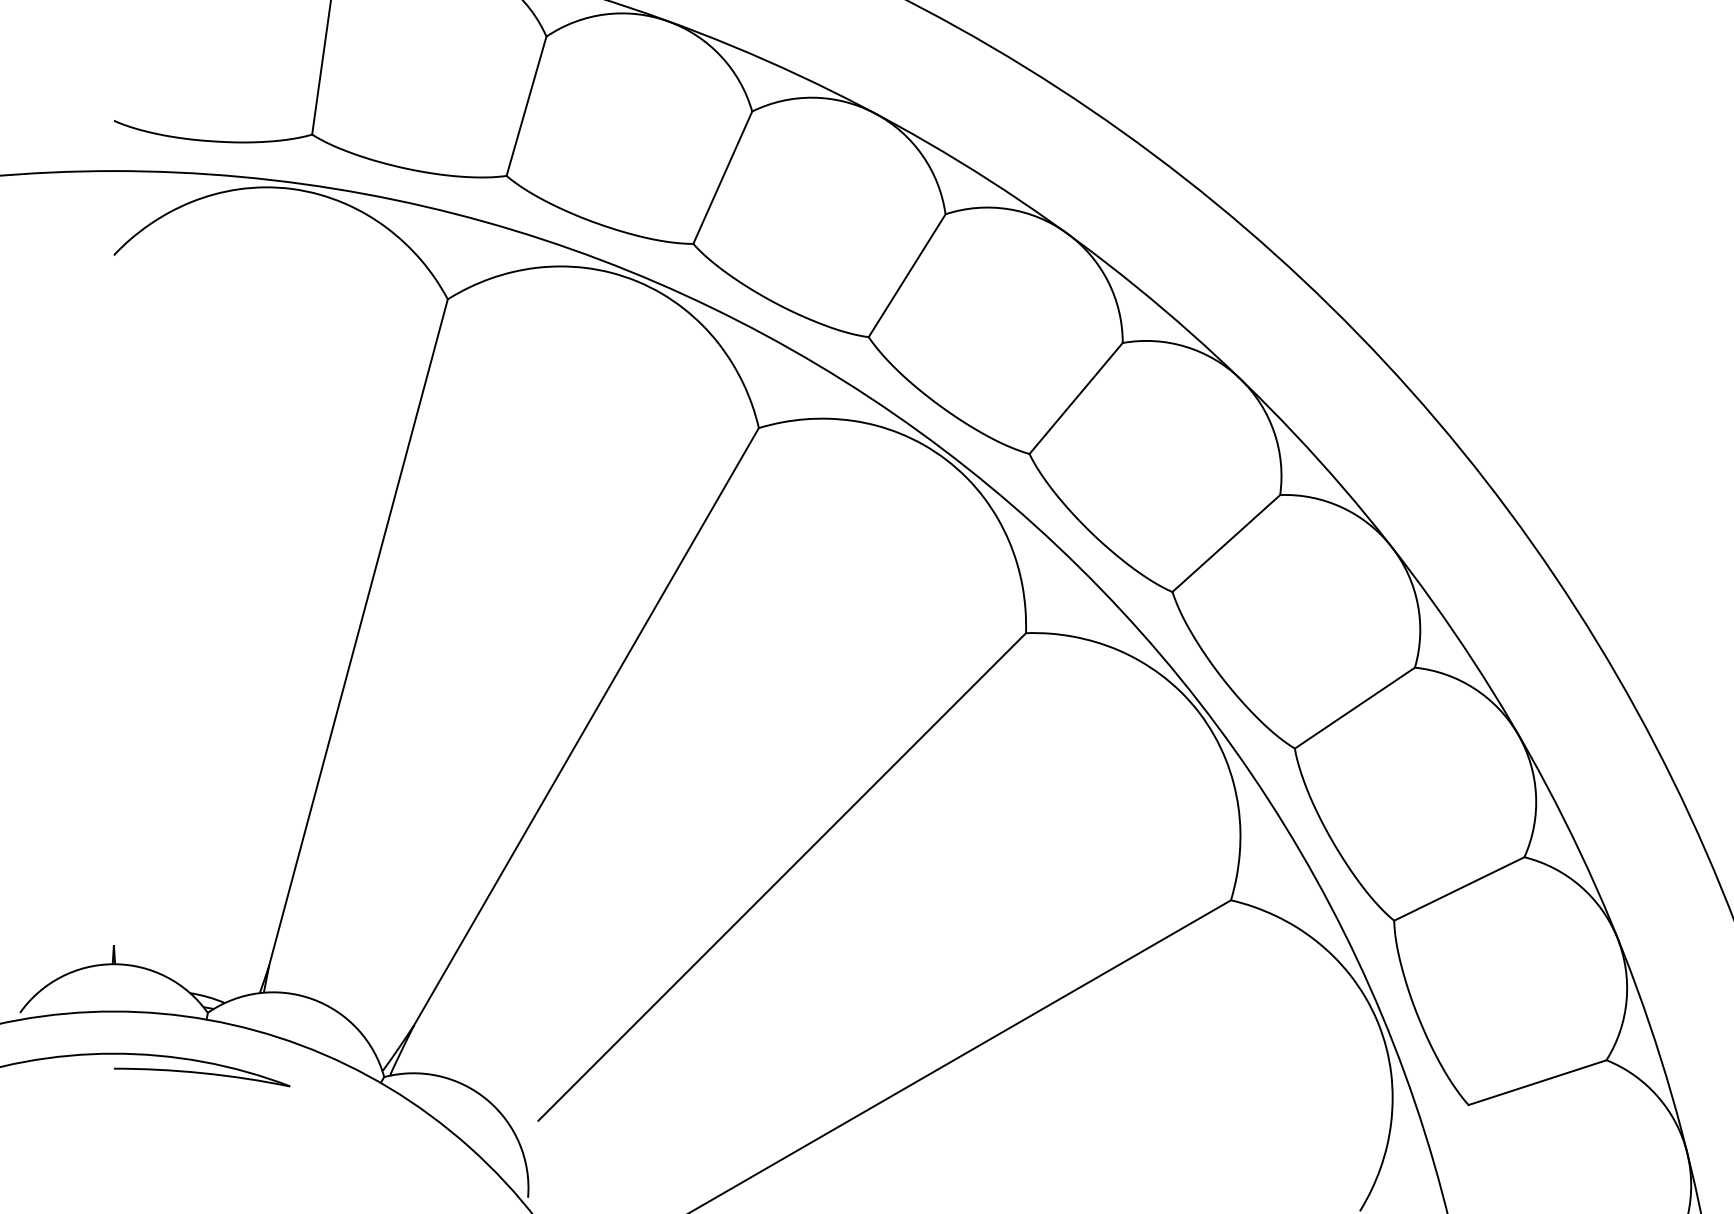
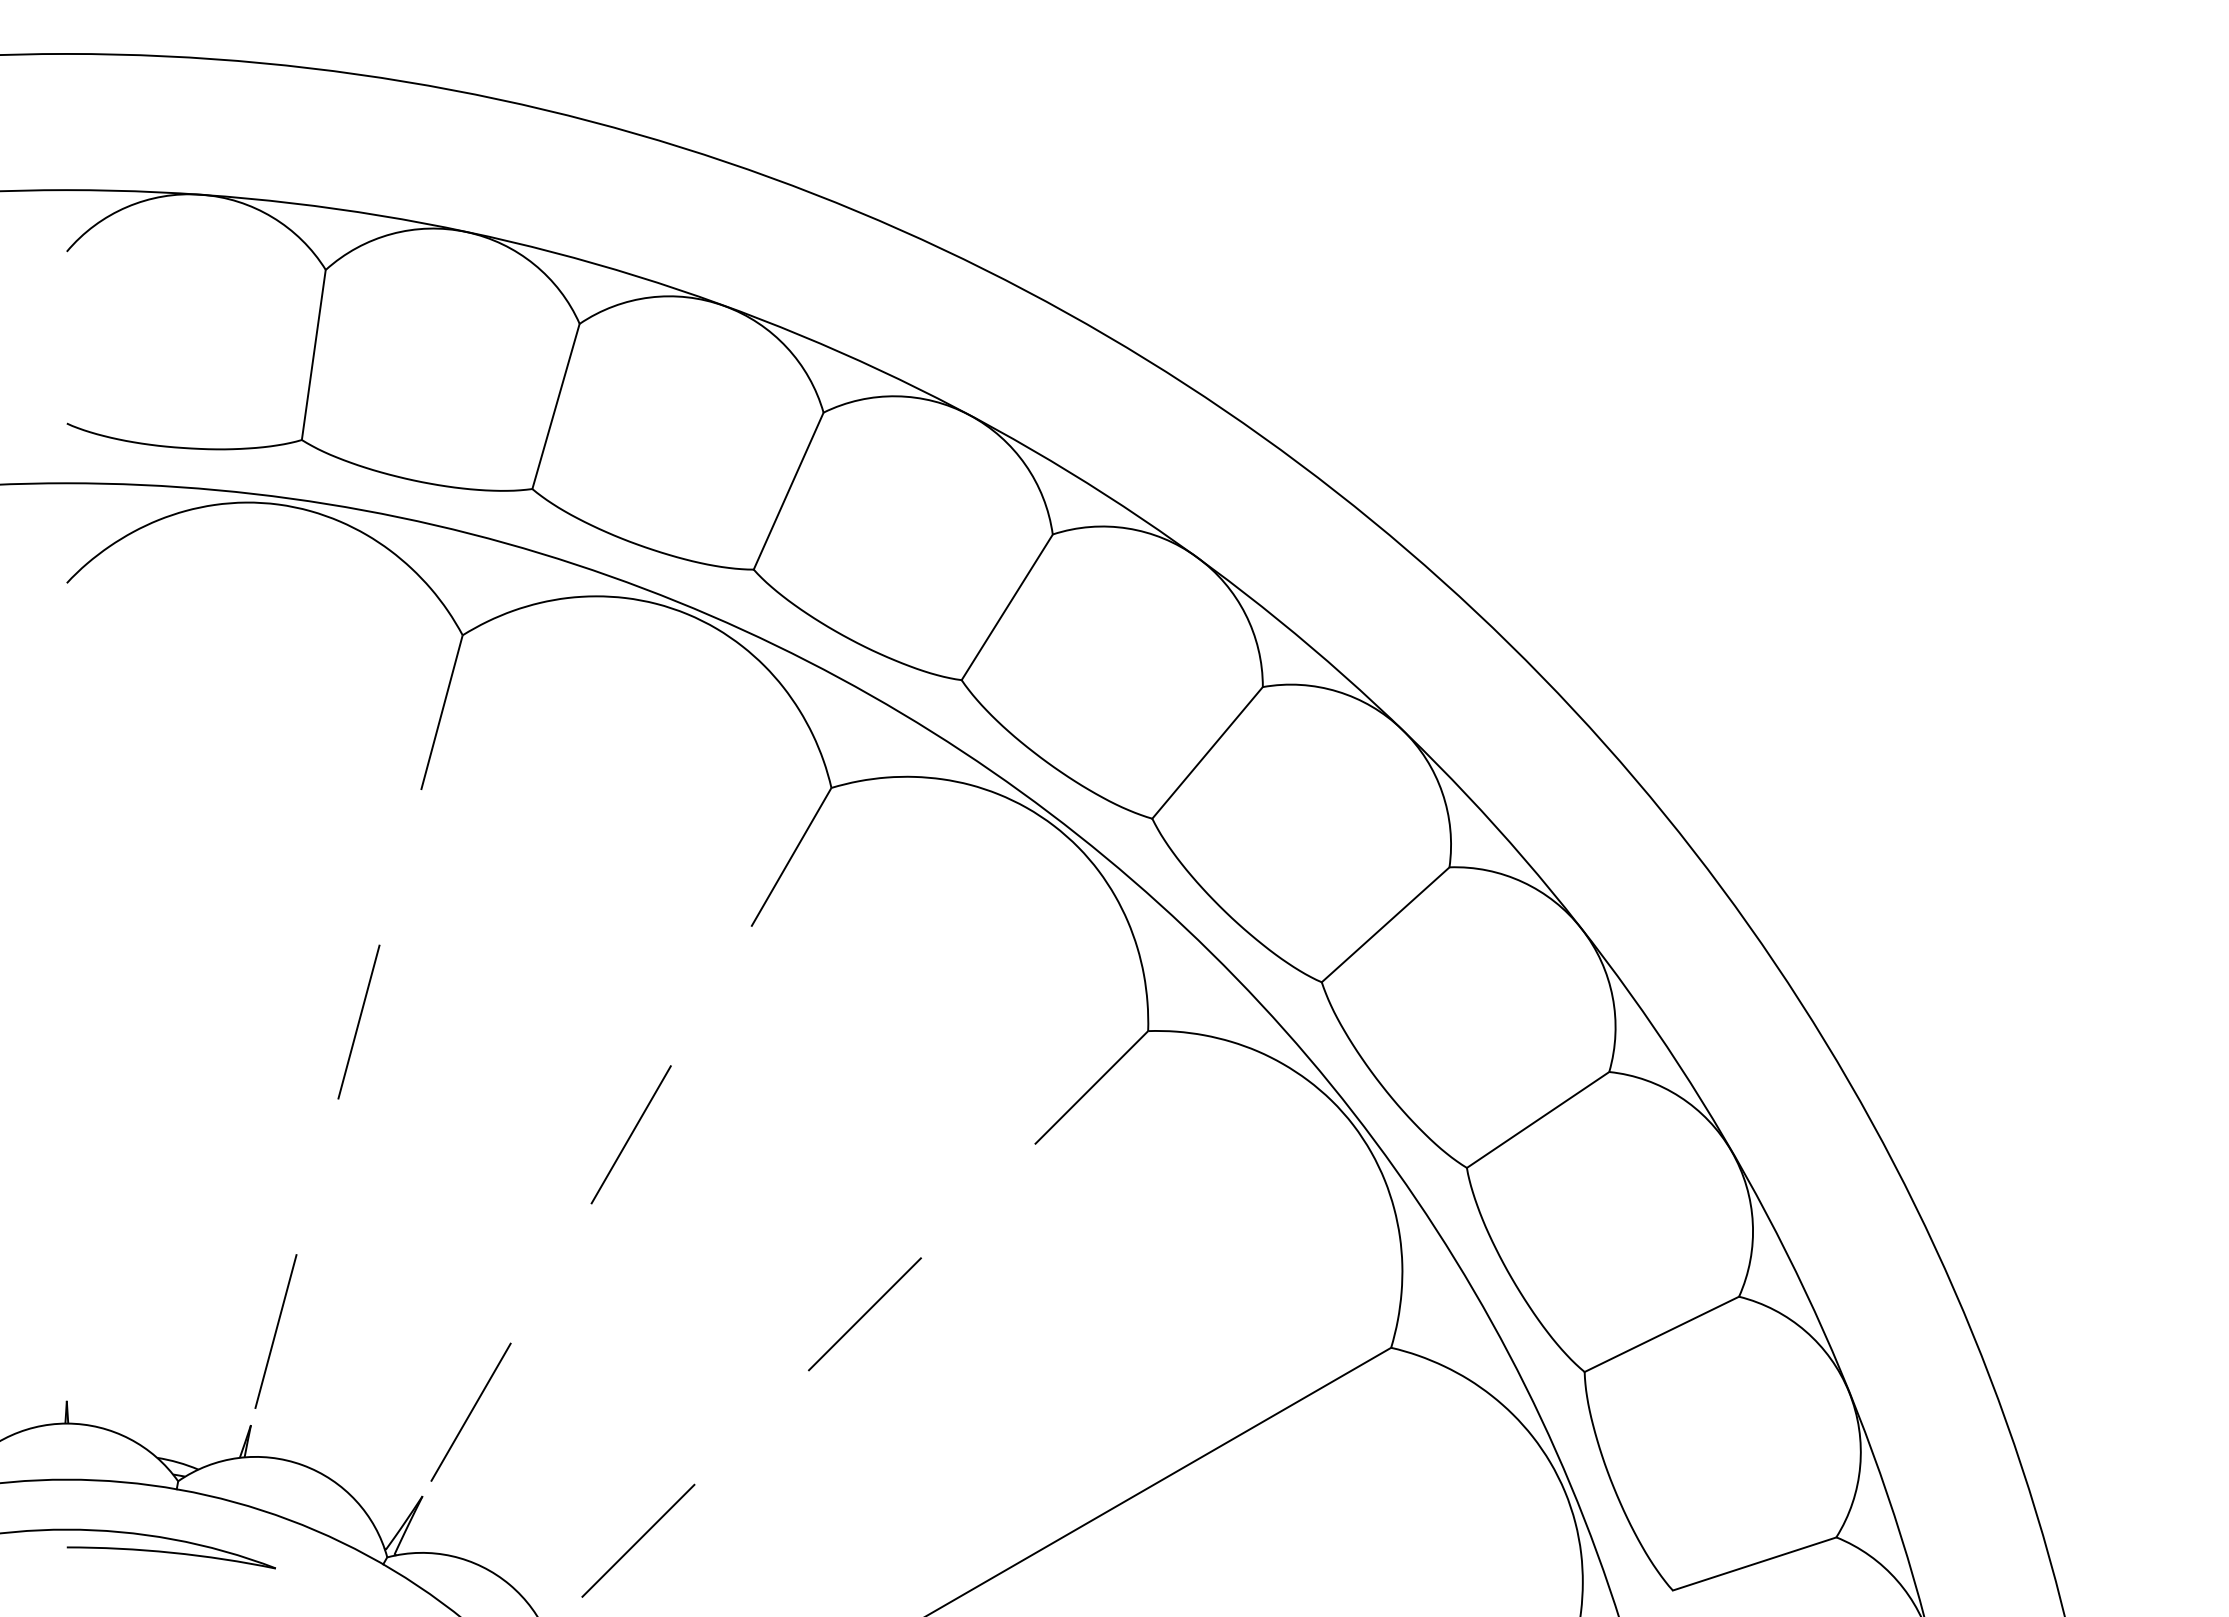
line: (358, 632) -> (356, 1030), solid -> dashed
line: (586, 727) -> (627, 1142), solid -> dashed
line: (782, 877) -> (859, 1320), solid -> dashed

